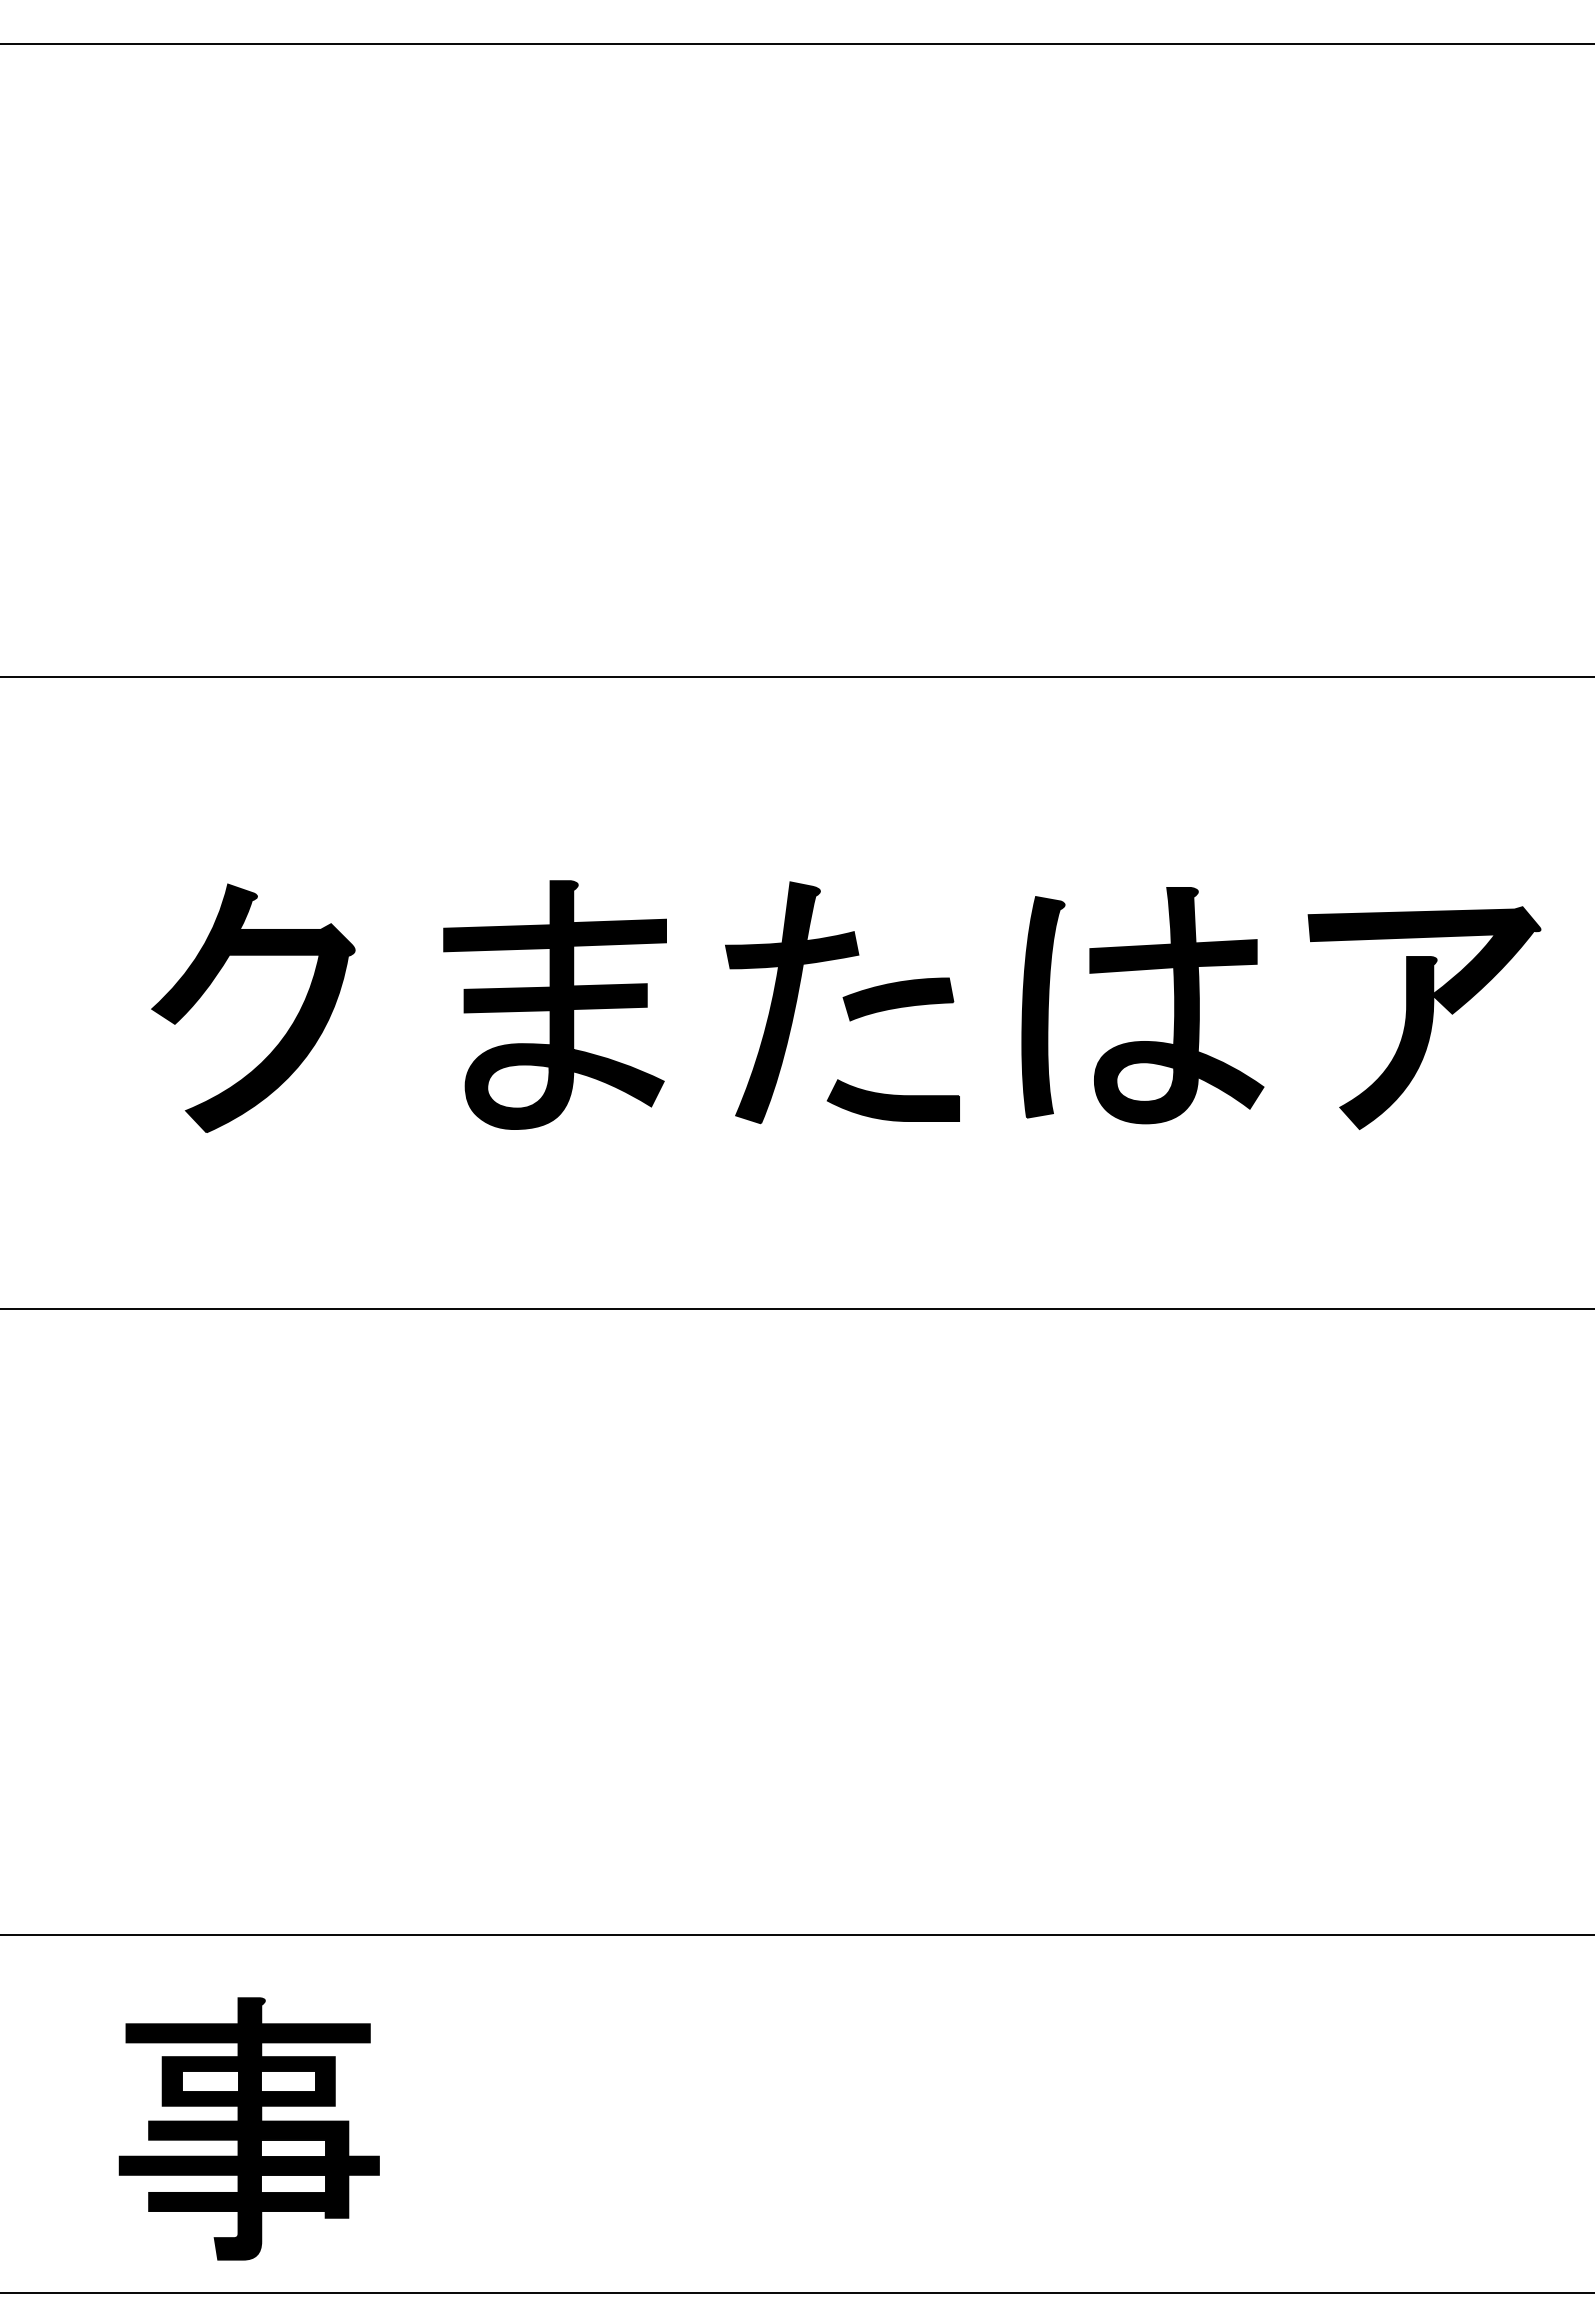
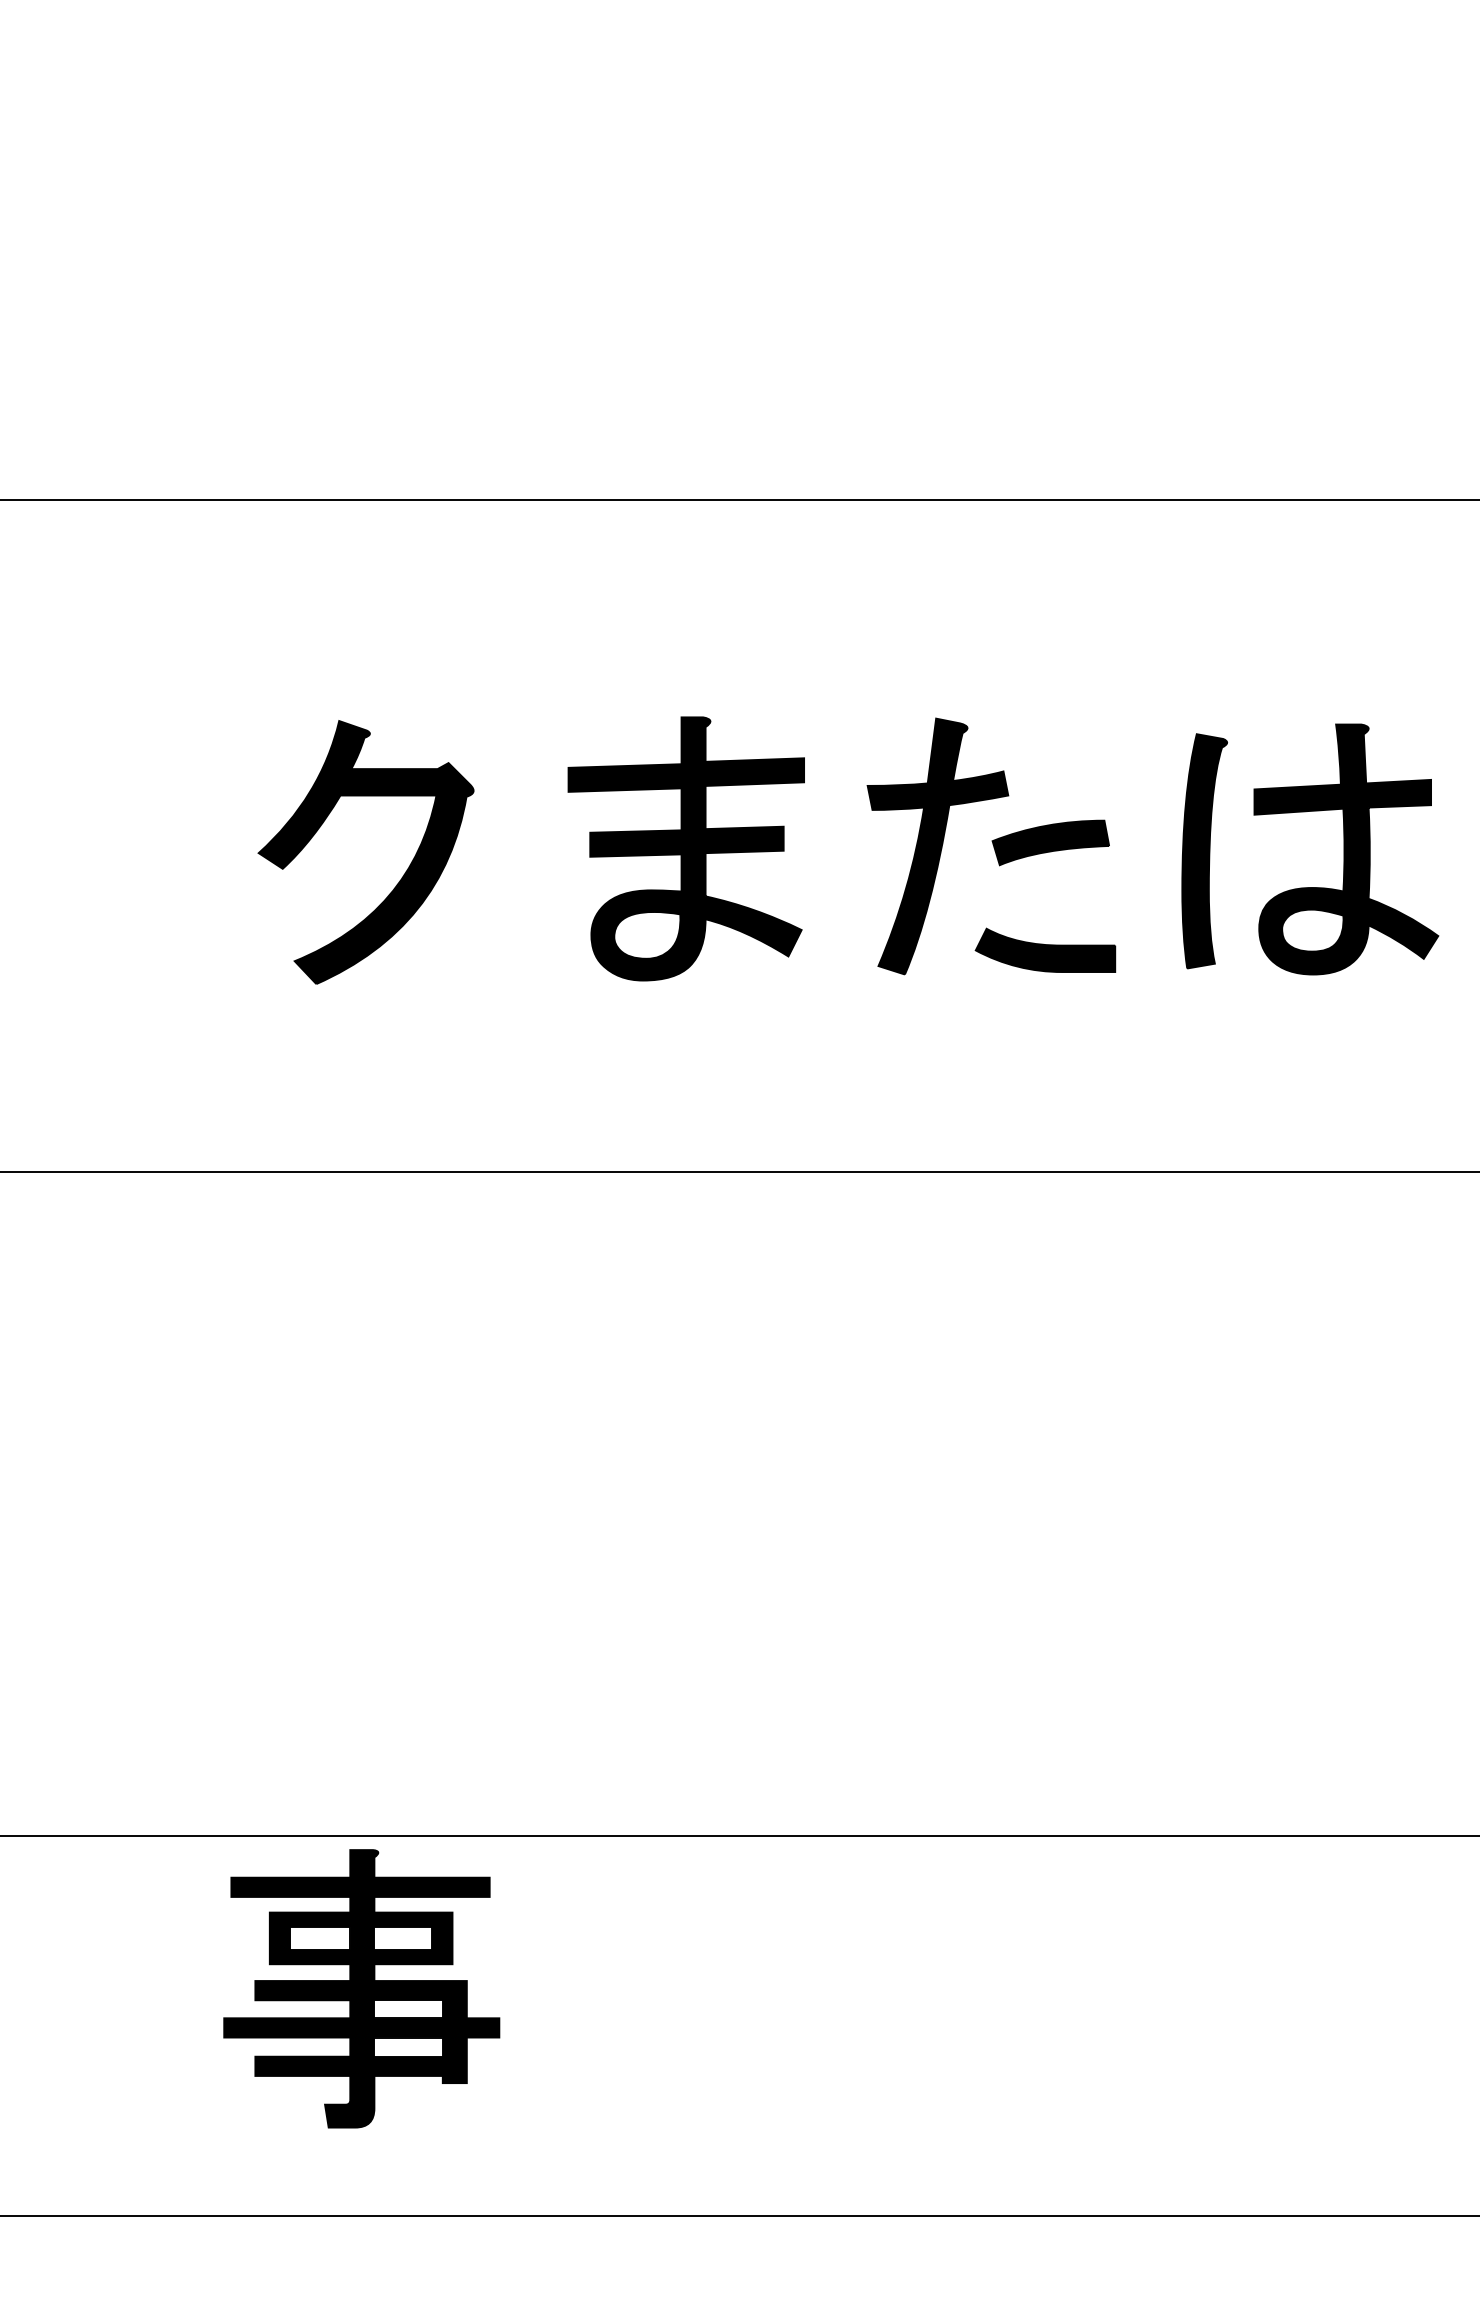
part: (248, 2128) -> (360, 1988), moved

